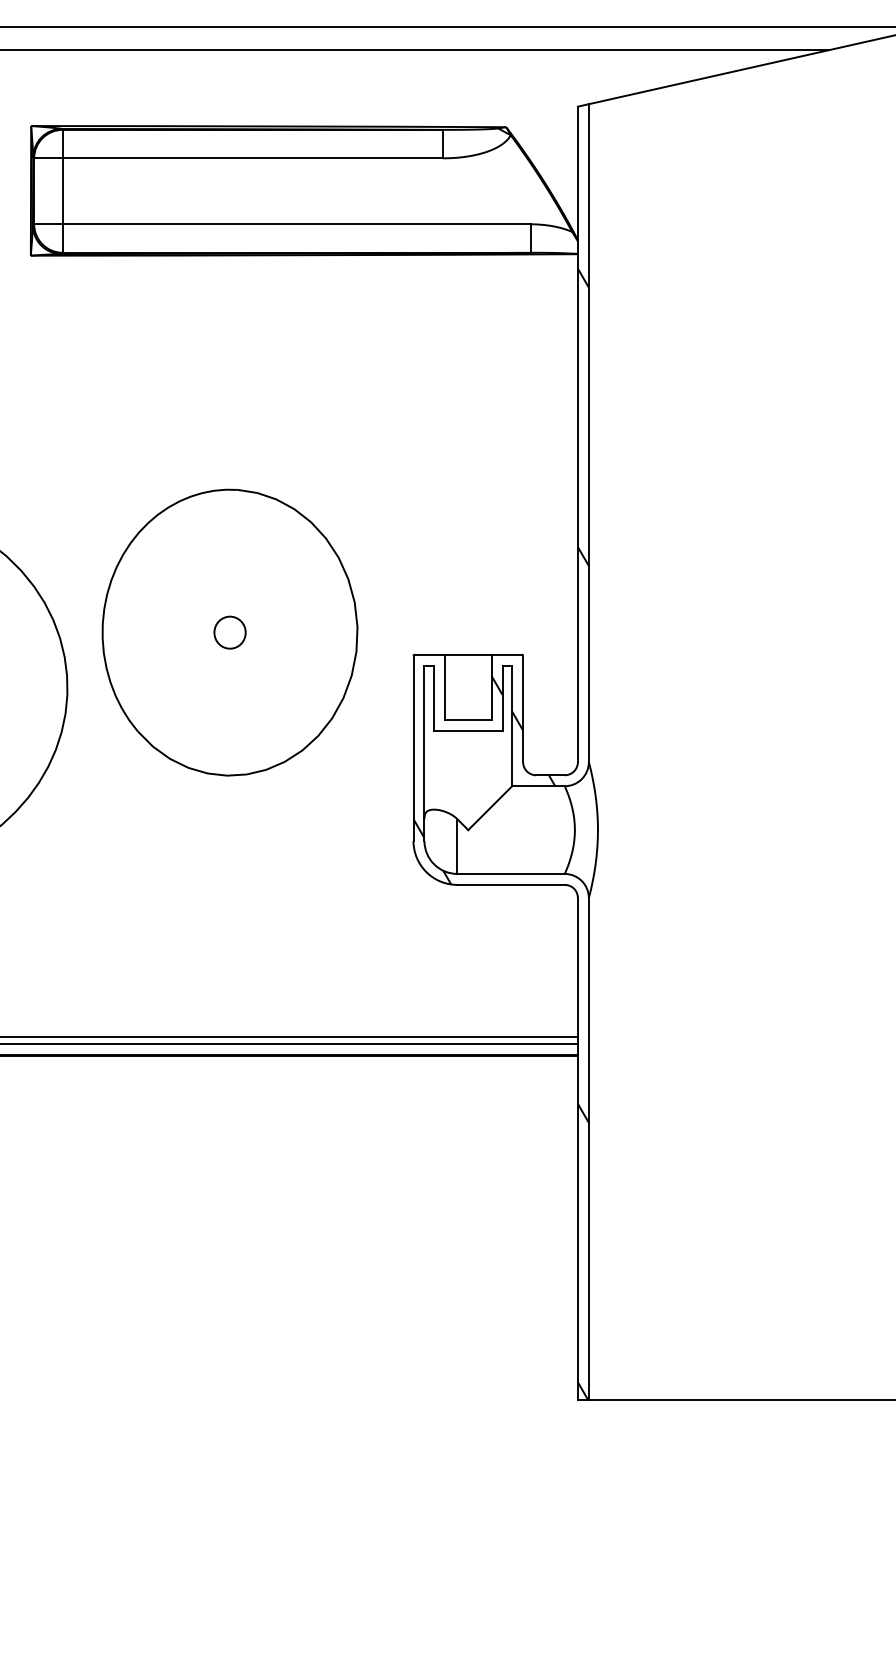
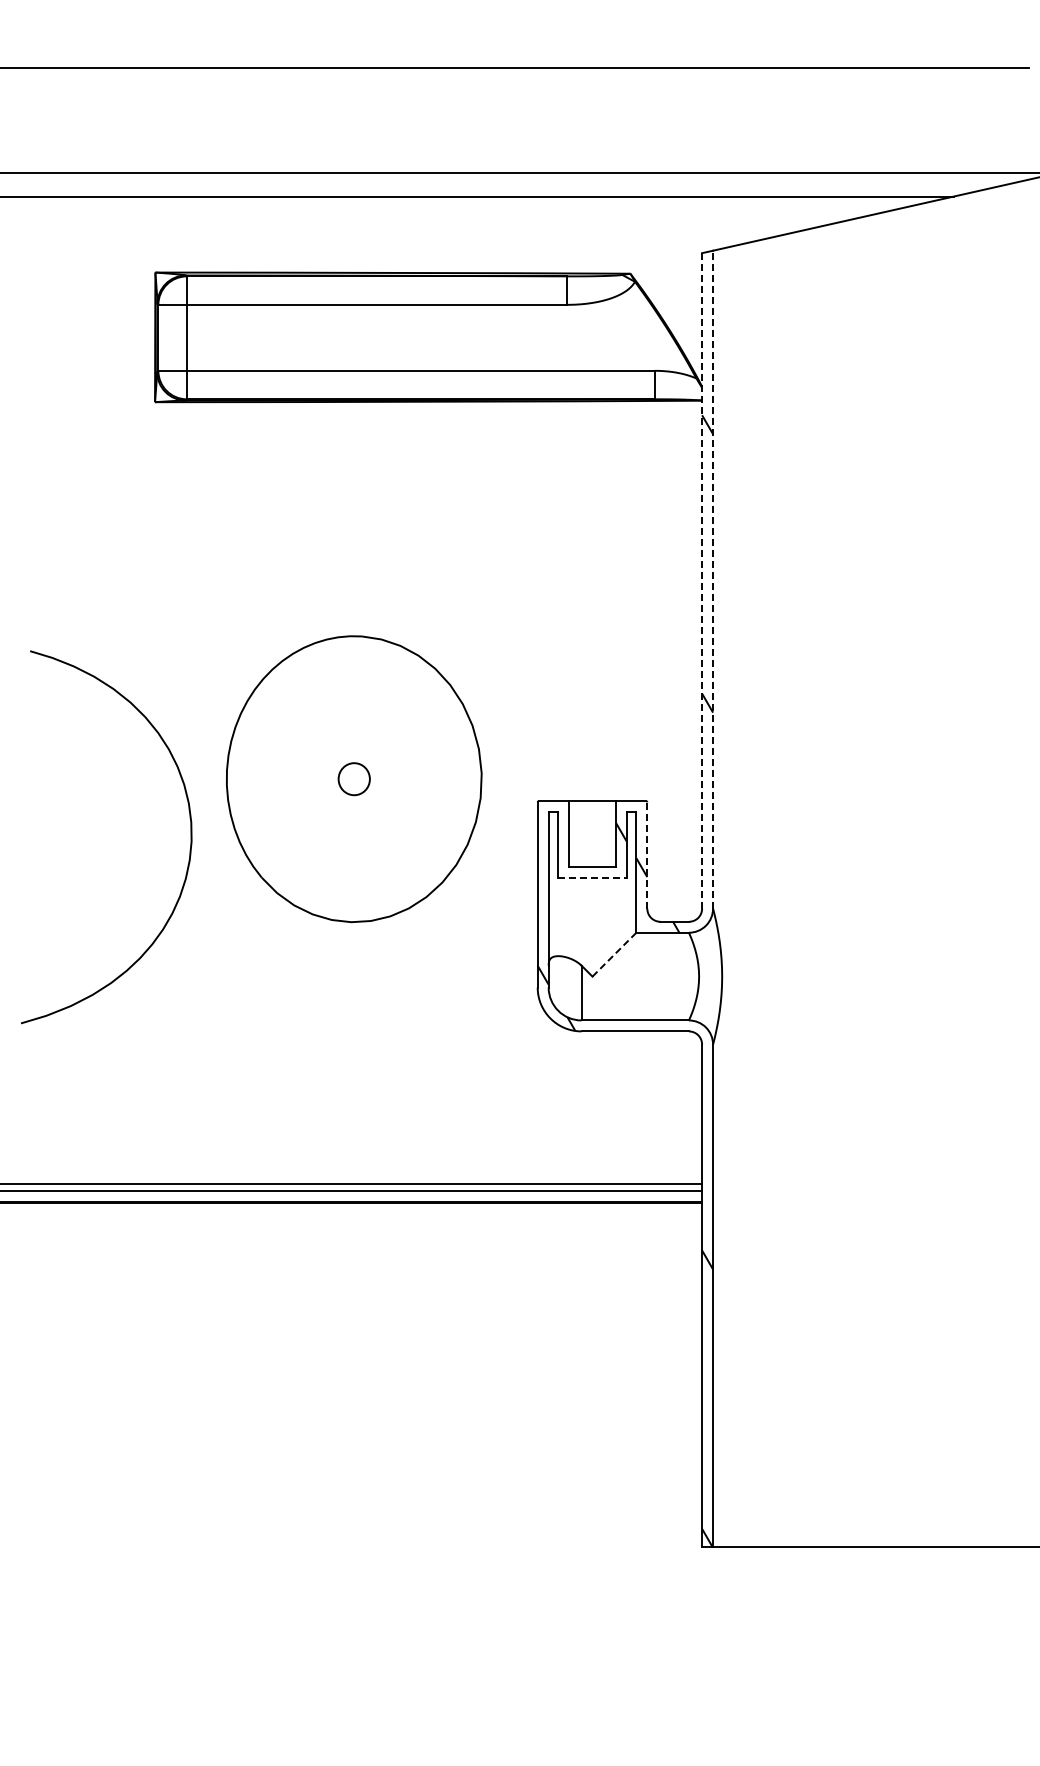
line: (589, 432) -> (713, 579), solid -> dashed
line: (578, 433) -> (702, 580), solid -> dashed
line: (523, 708) -> (647, 855), solid -> dashed
line: (469, 730) -> (593, 877), solid -> dashed
line: (490, 808) -> (614, 955), solid -> dashed

